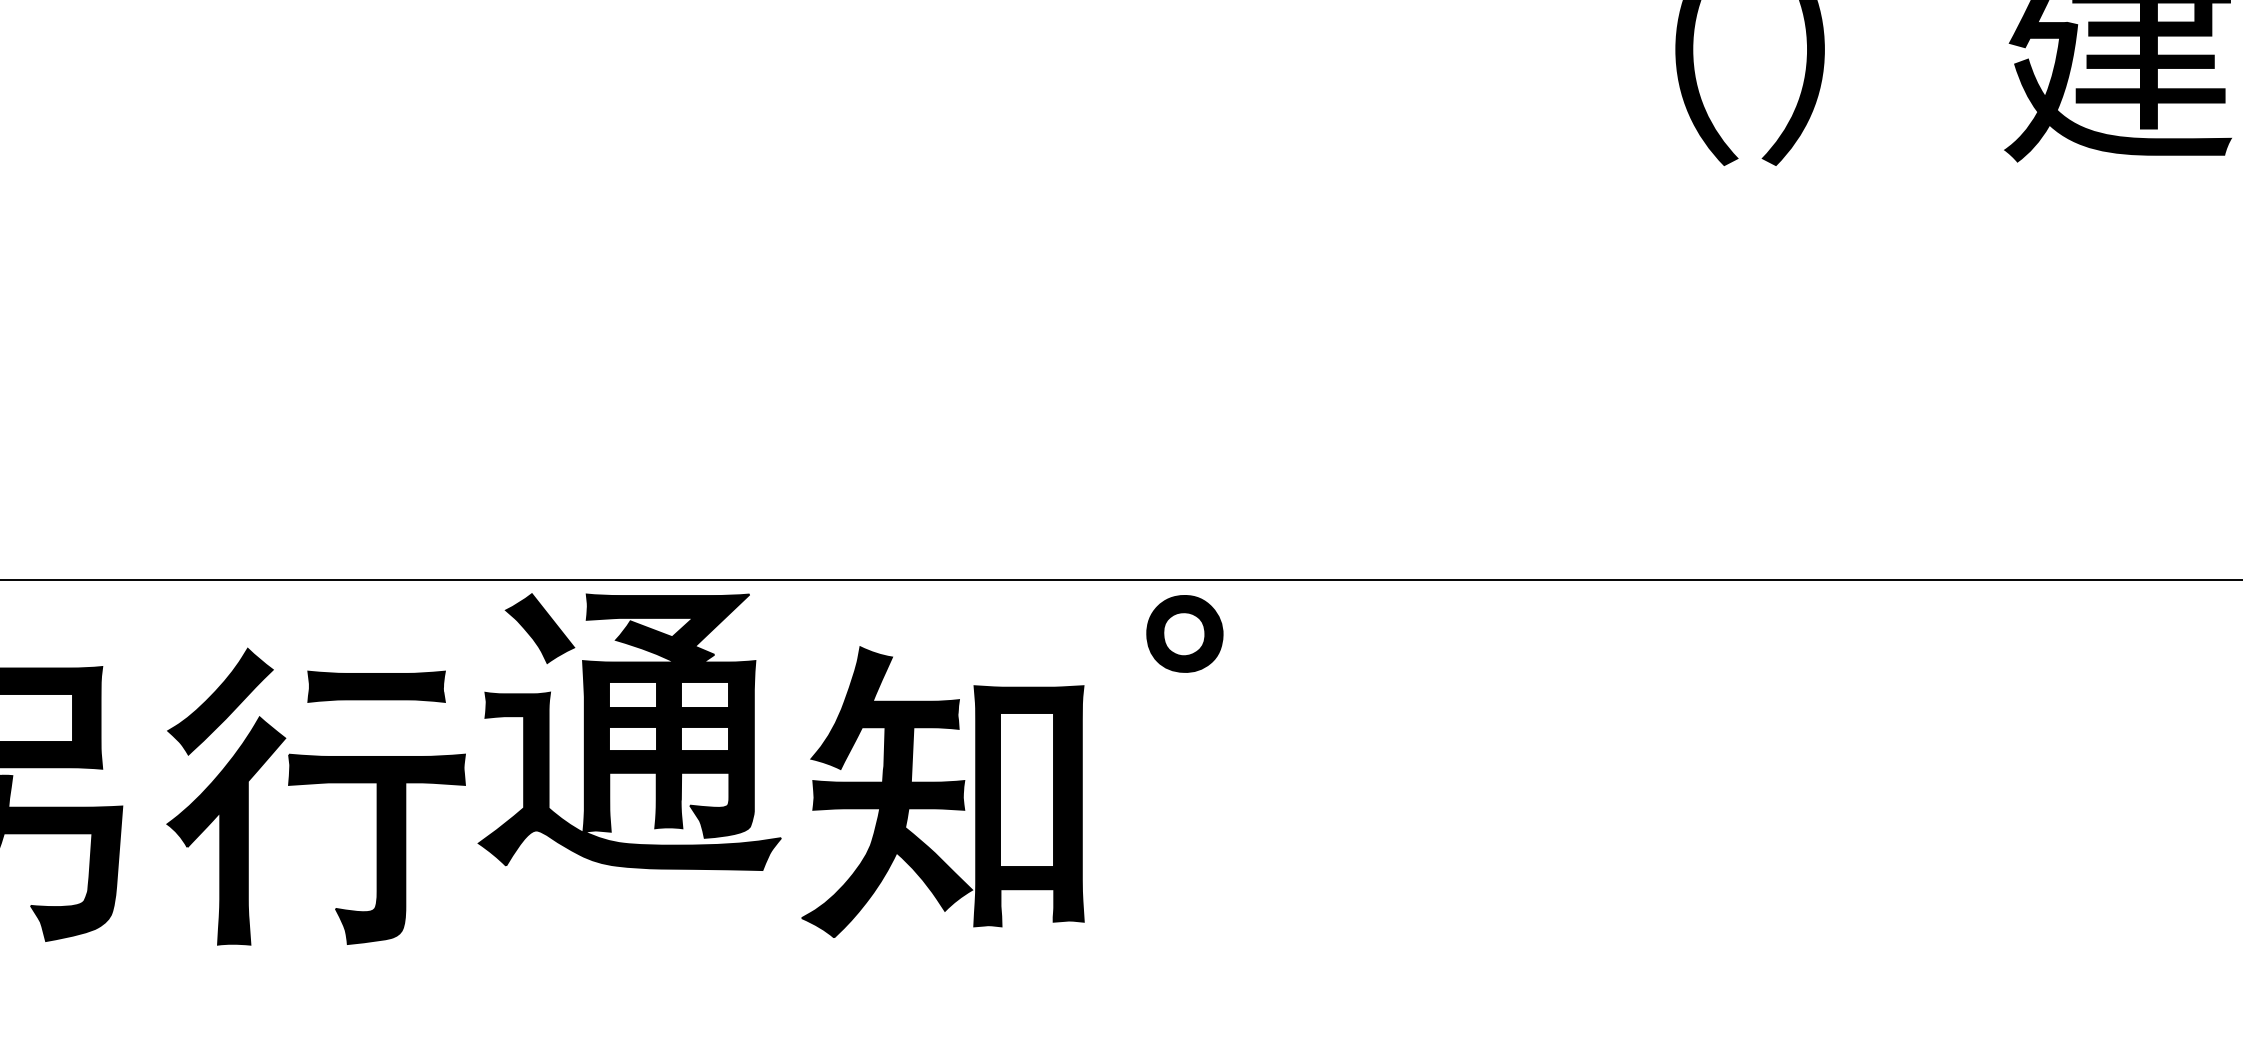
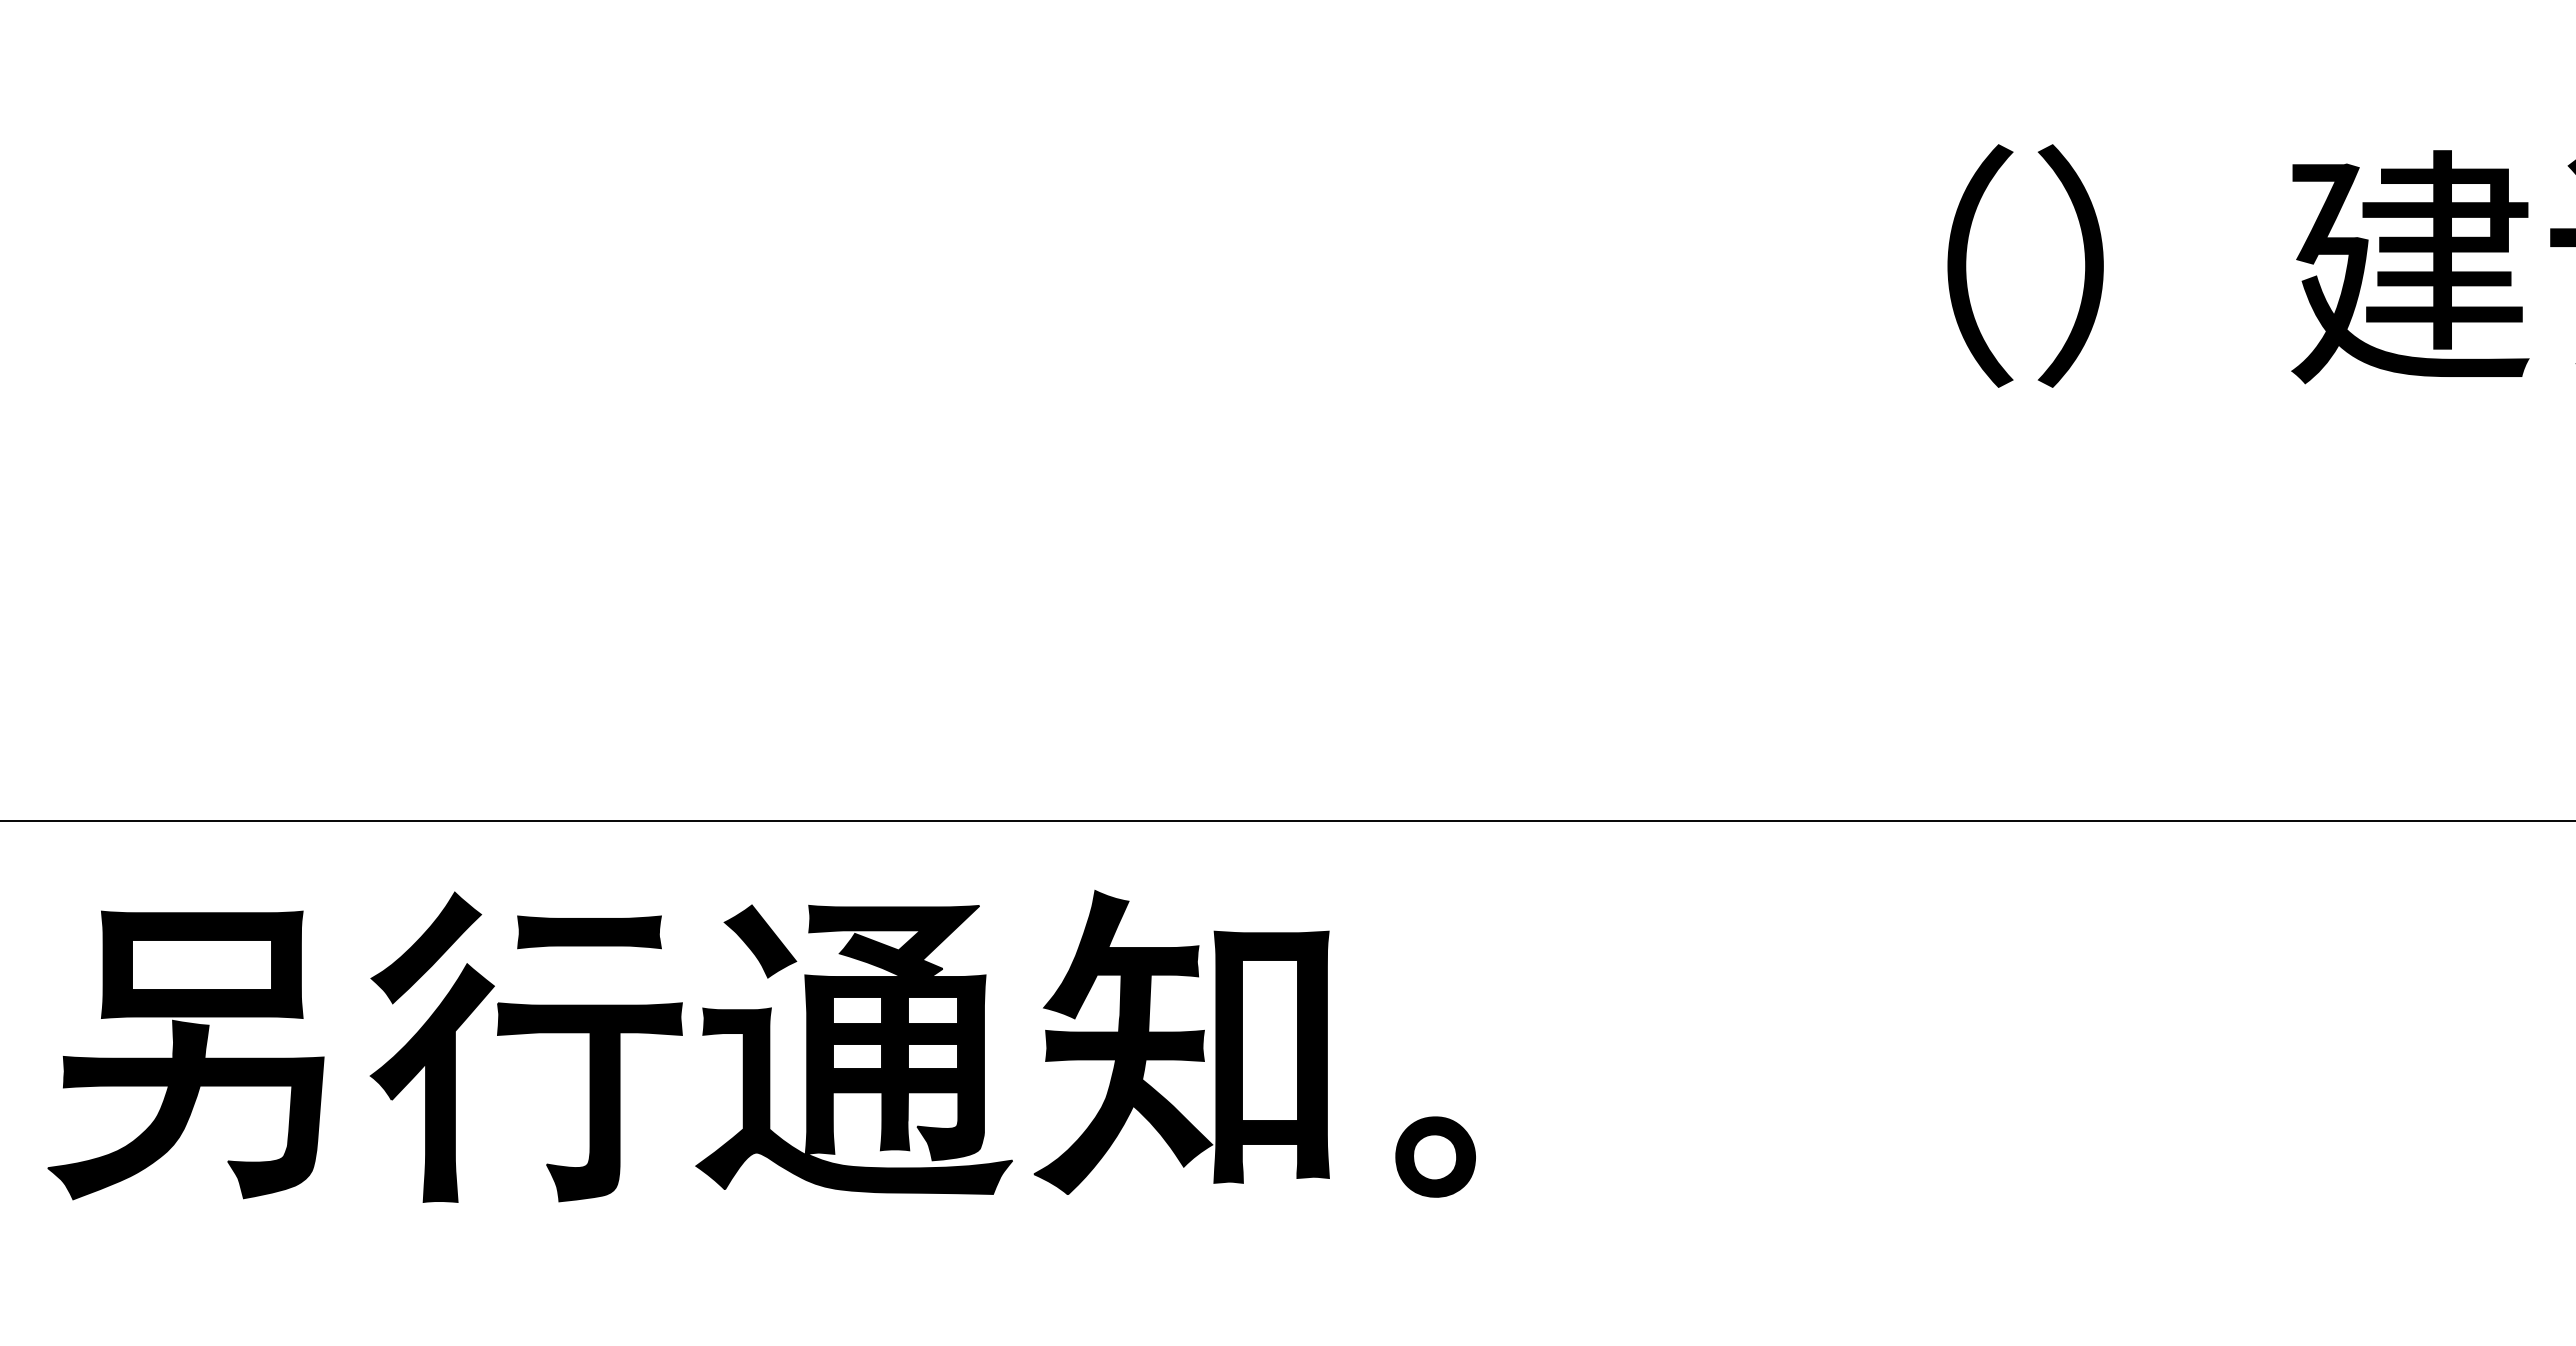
part: (1184, 633) -> (1435, 1156), moved
part: (629, 731) -> (853, 1049), moved

